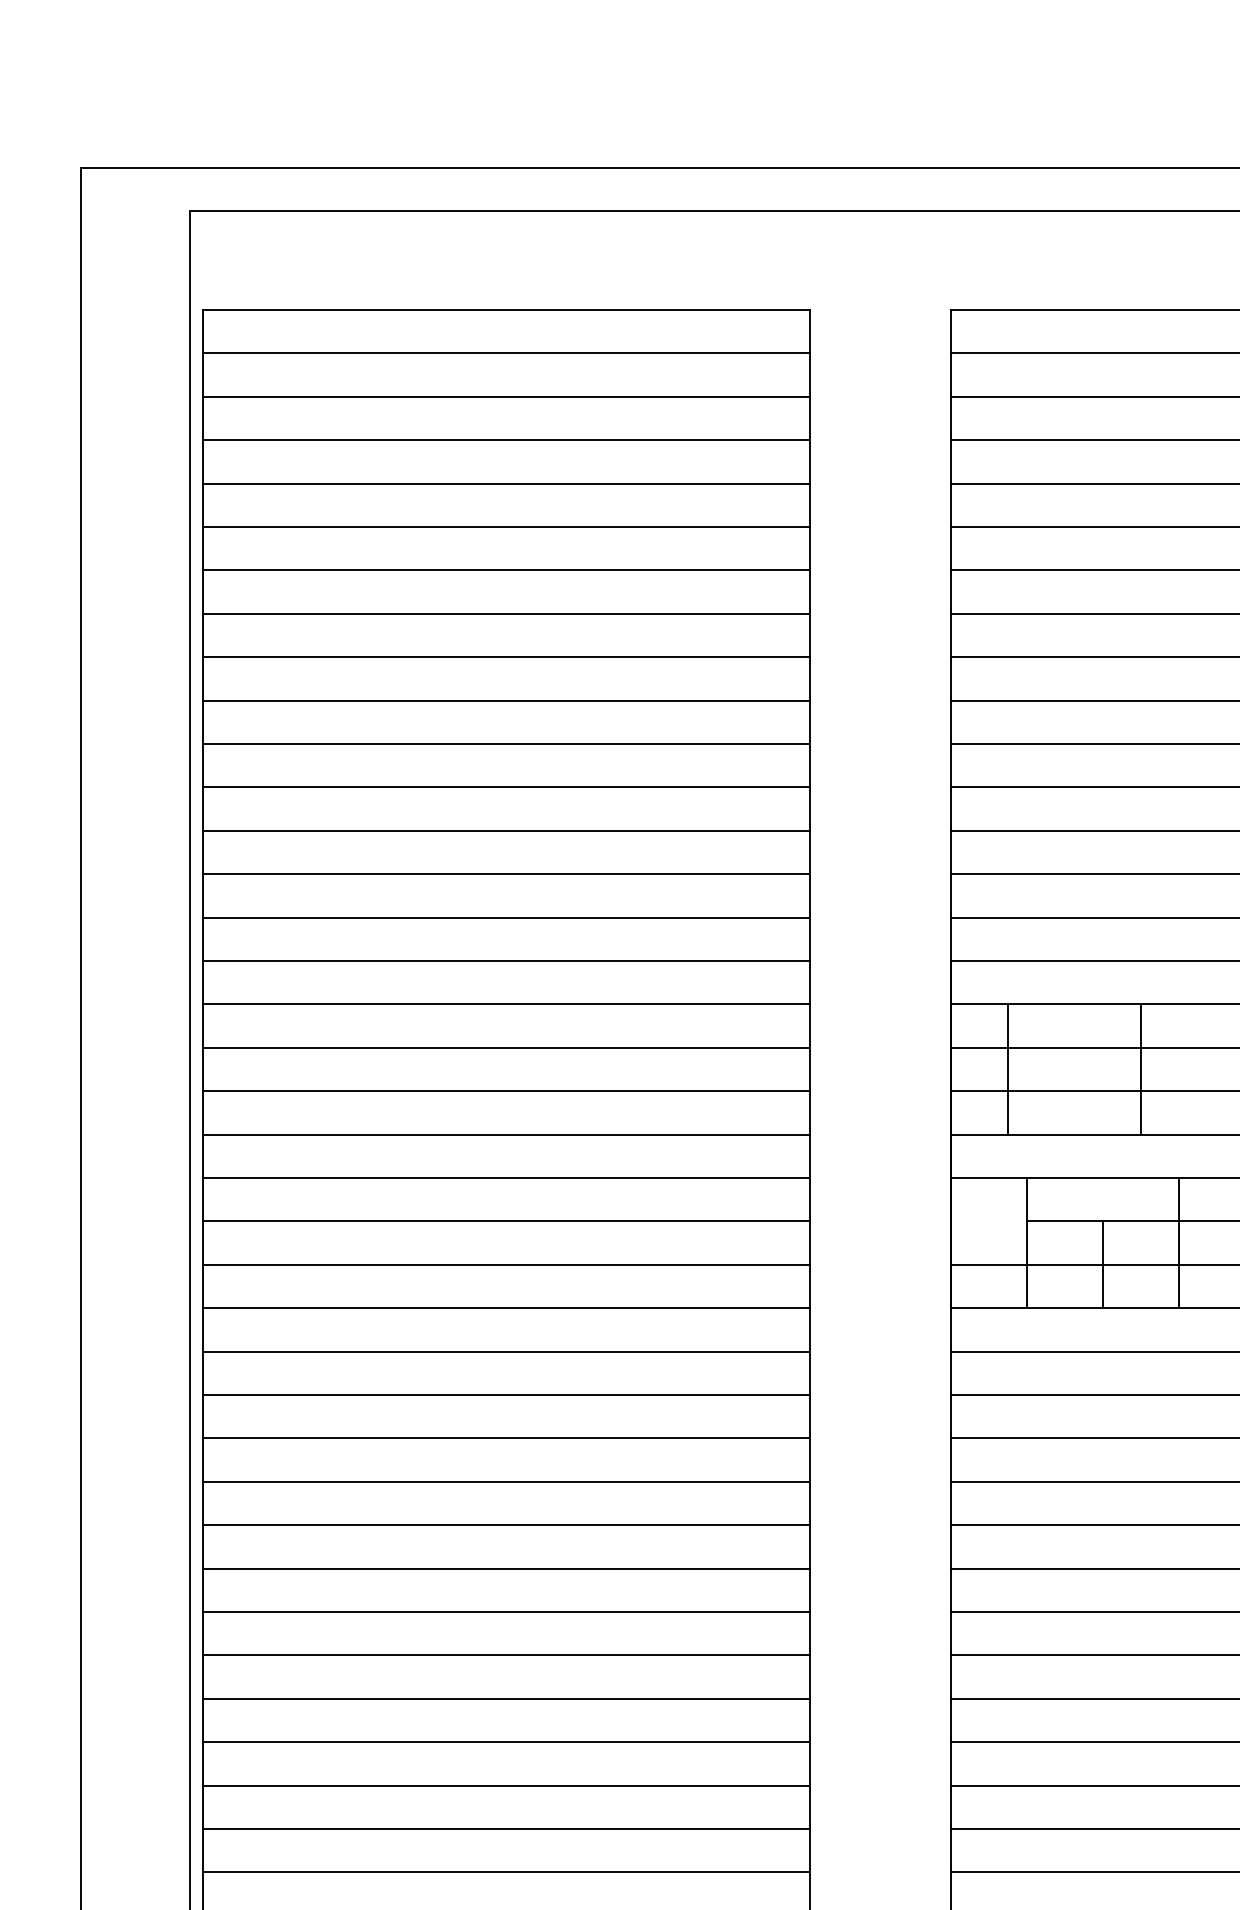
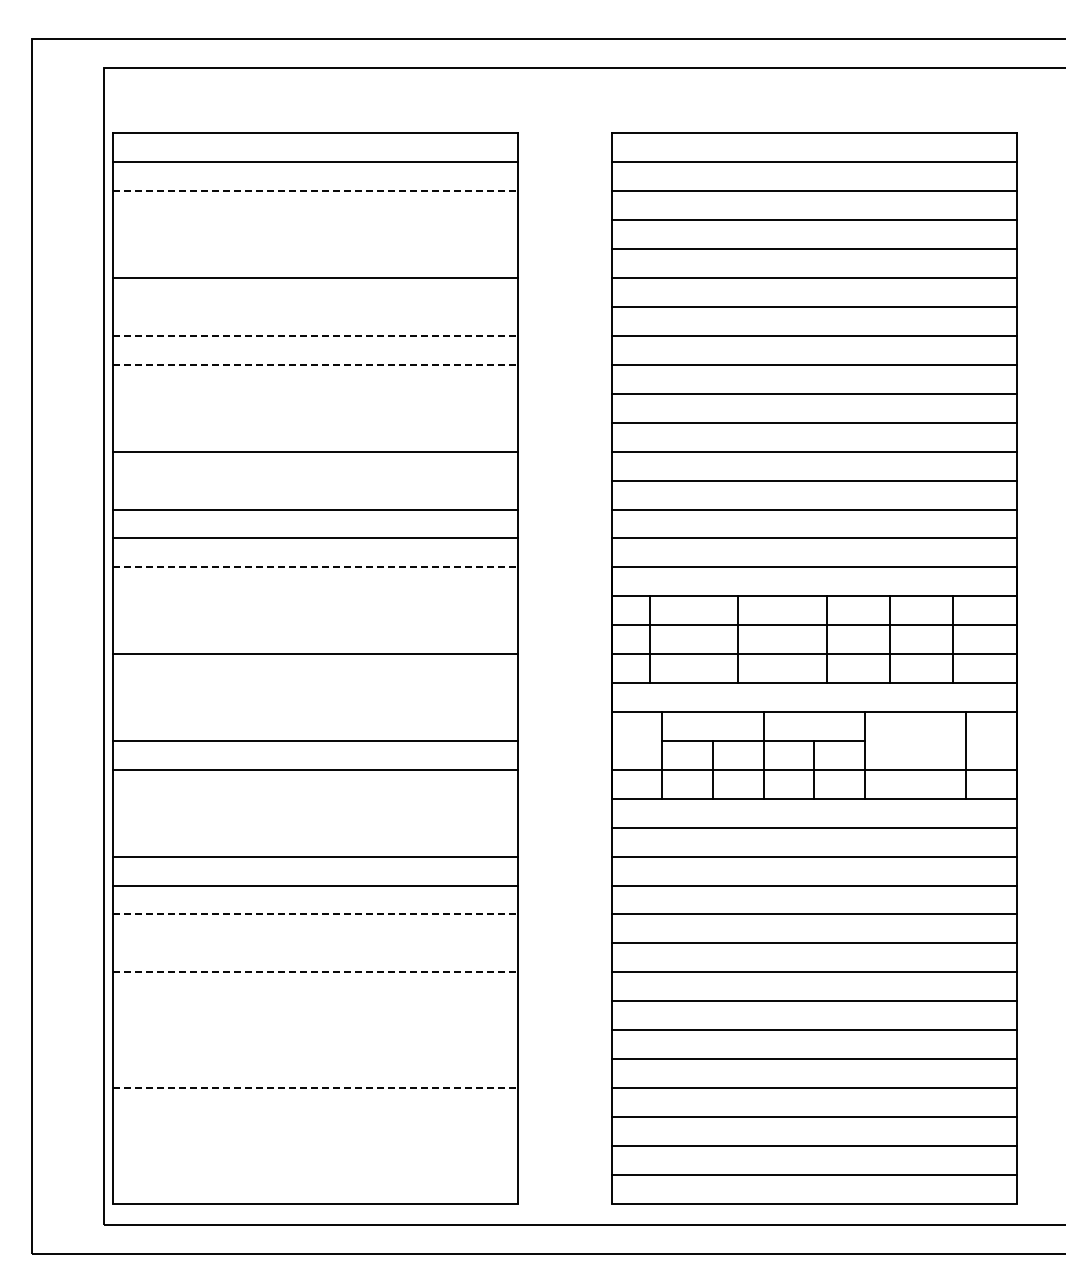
line: (508, 397) -> (316, 191), solid -> dashed
line: (506, 440) -> (315, 220), removed
line: (506, 484) -> (315, 249), removed
line: (506, 571) -> (315, 307), removed
line: (508, 613) -> (316, 335), solid -> dashed
line: (508, 656) -> (316, 364), solid -> dashed
line: (506, 700) -> (315, 393), removed
line: (506, 743) -> (315, 422), removed
line: (506, 830) -> (315, 480), removed
line: (508, 961) -> (316, 567), solid -> dashed
line: (506, 1004) -> (315, 596), removed
line: (506, 1048) -> (315, 625), removed
line: (506, 1135) -> (315, 683), removed
line: (506, 1178) -> (315, 712), removed
line: (506, 1307) -> (315, 798), removed
line: (506, 1351) -> (315, 827), removed
line: (508, 1481) -> (316, 914), solid -> dashed
line: (506, 1525) -> (315, 943), removed
line: (508, 1568) -> (316, 972), solid -> dashed
line: (506, 1612) -> (315, 1001), removed
line: (506, 1655) -> (315, 1030), removed
line: (506, 1699) -> (315, 1059), removed
line: (508, 1742) -> (316, 1088), solid -> dashed
line: (506, 1784) -> (315, 1116), removed
line: (506, 1828) -> (315, 1145), removed
line: (506, 1872) -> (315, 1174), removed

